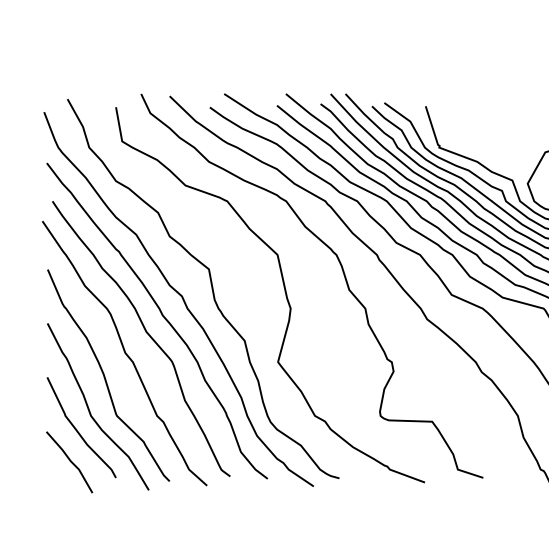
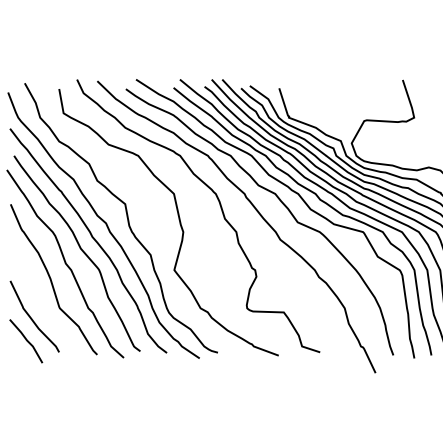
curve: (89, 407) -> (40, 302), removed

